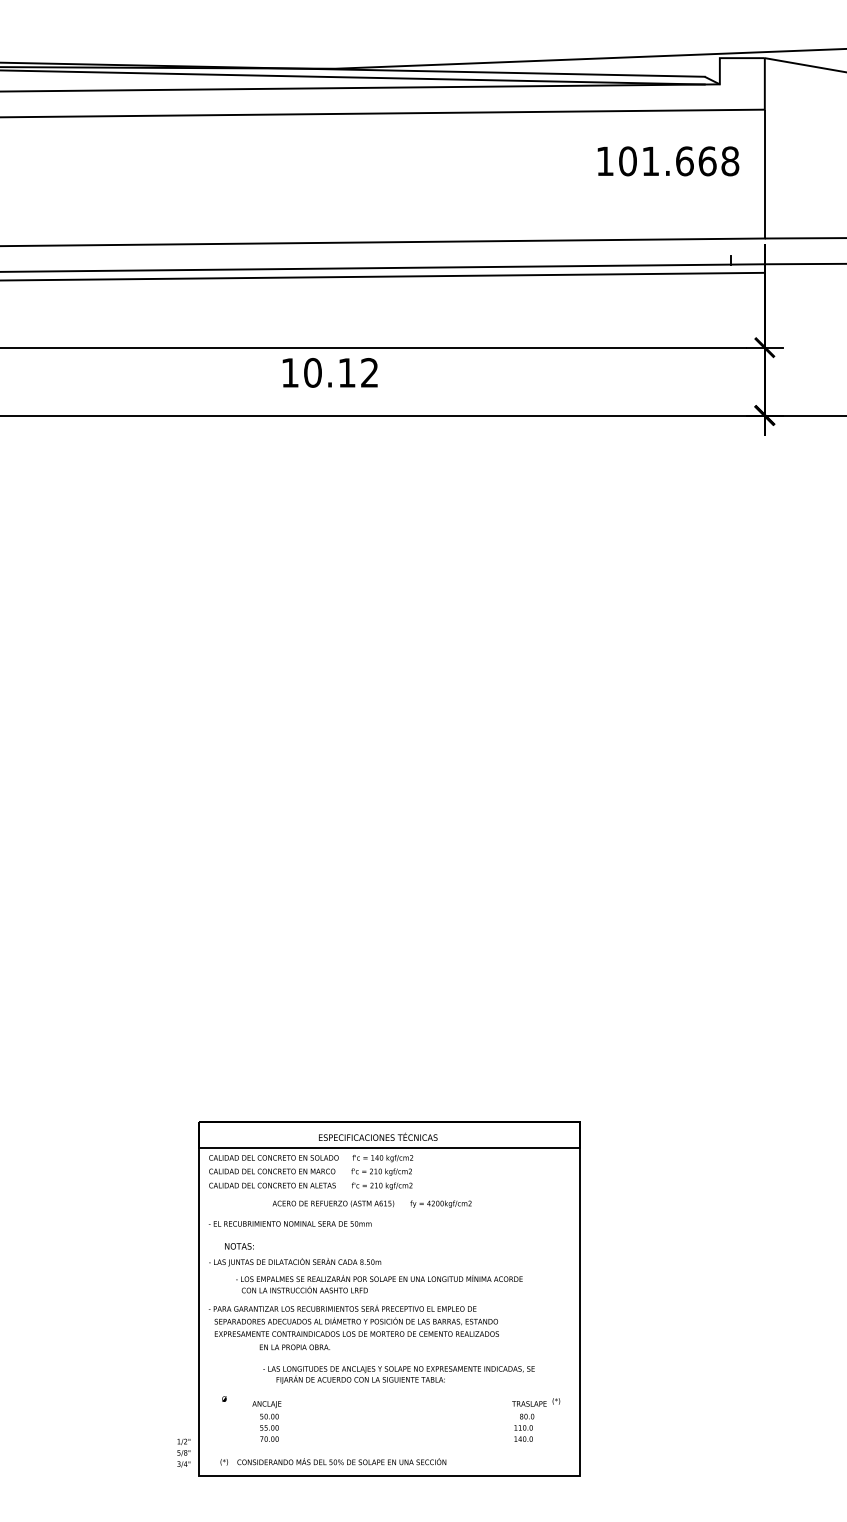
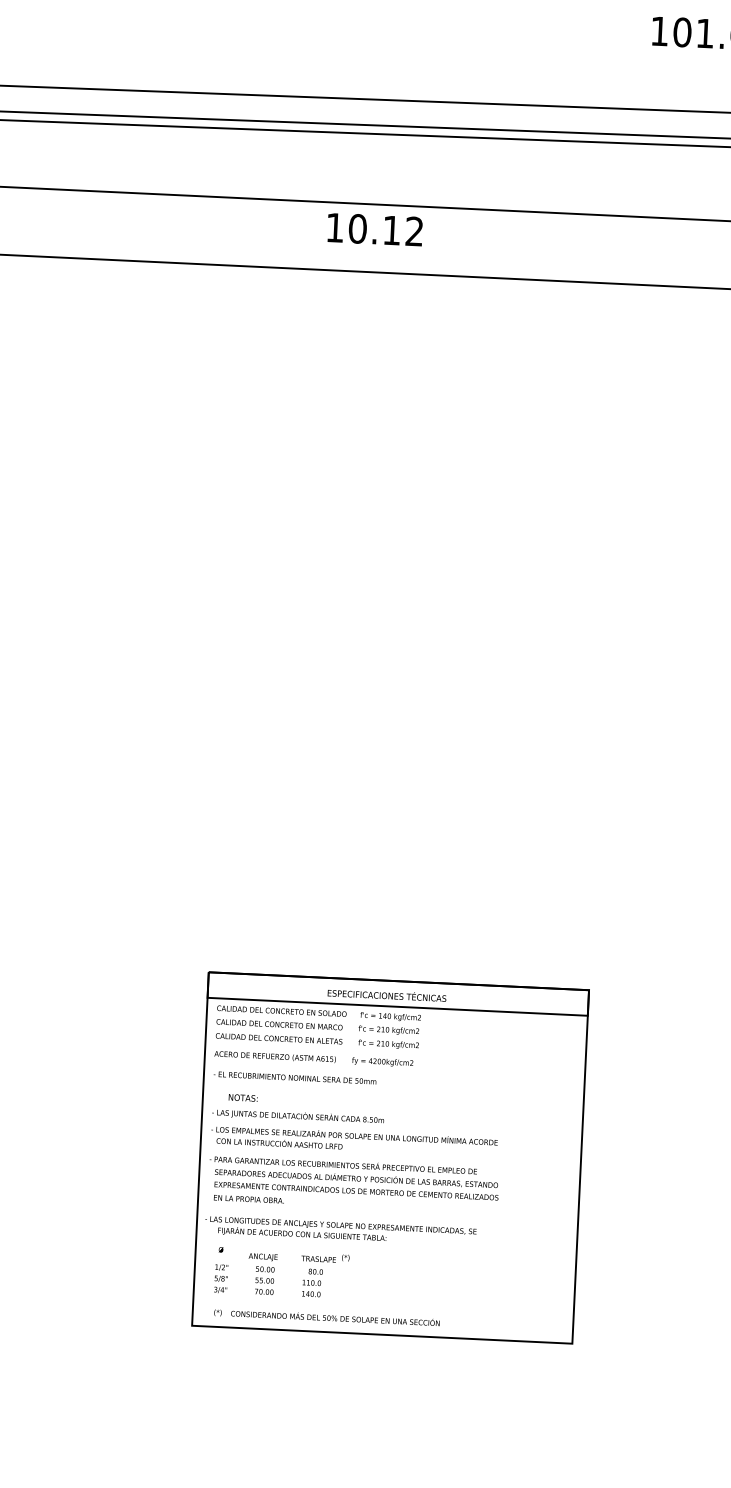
text: (371, 1203) -> (313, 1058), moved
text: (379, 1284) -> (354, 1141), moved
text: (294, 1347) -> (248, 1199), moved
text: (398, 1374) -> (340, 1230), moved
text: (536, 1419) -> (325, 1275), moved
text: (183, 1452) -> (220, 1278), moved

